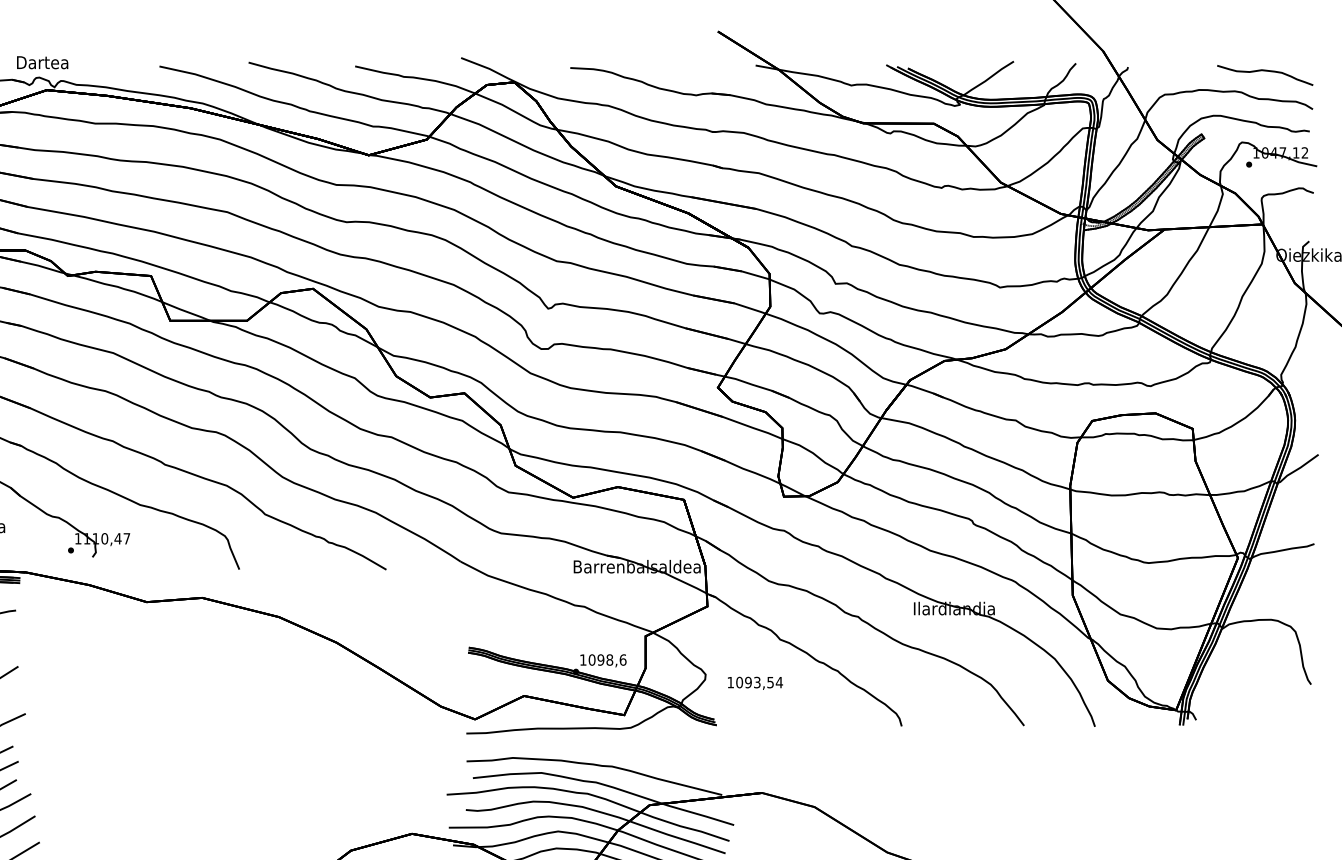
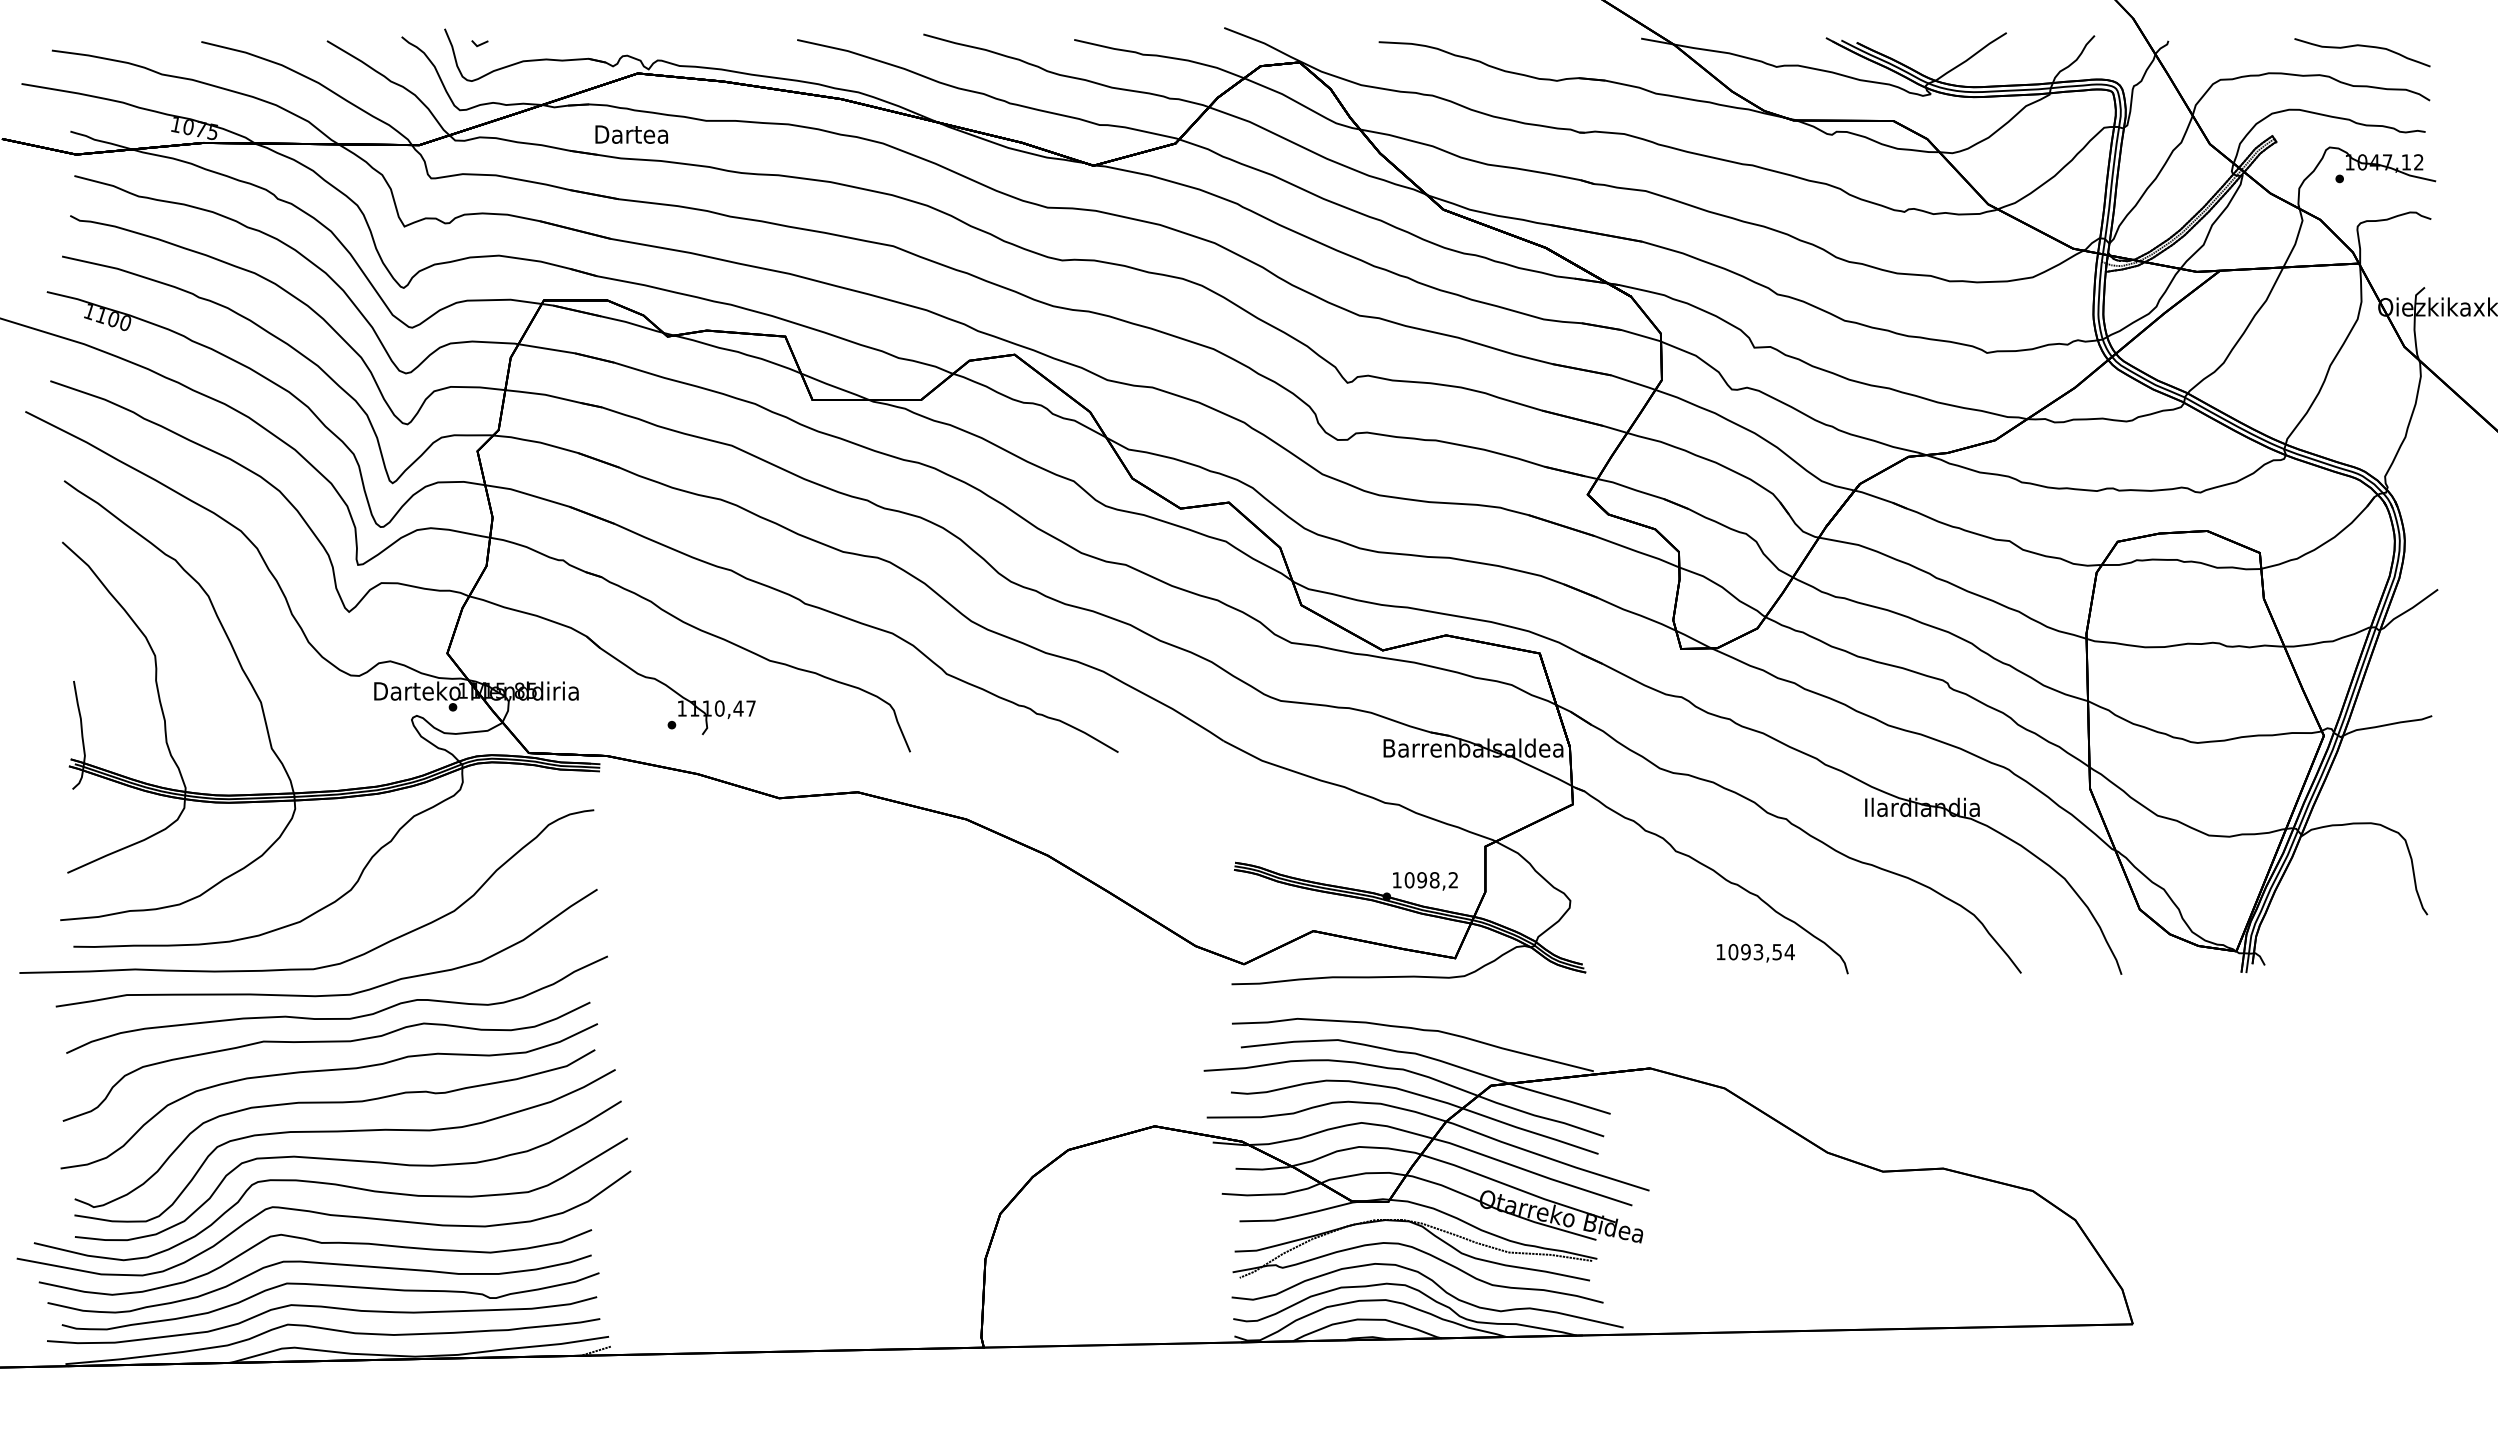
text: (42, 62) -> (631, 134), moved
text: (623, 660) -> (1453, 880), 1098,6 -> 1098,2
text: (755, 683) -> (1755, 953), moved

